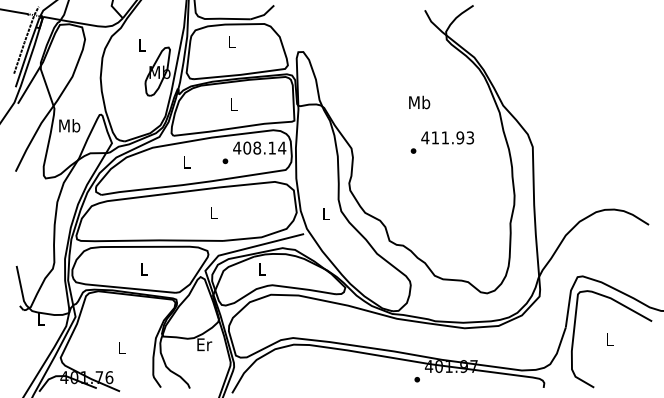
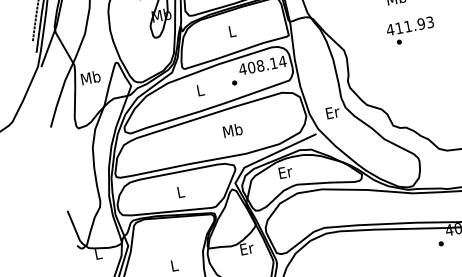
text: (447, 137) -> (409, 25), moved
text: (213, 212) -> (232, 130), L -> Mb
text: (326, 213) -> (332, 112), L -> Er
text: (262, 269) -> (285, 172), L -> Er

